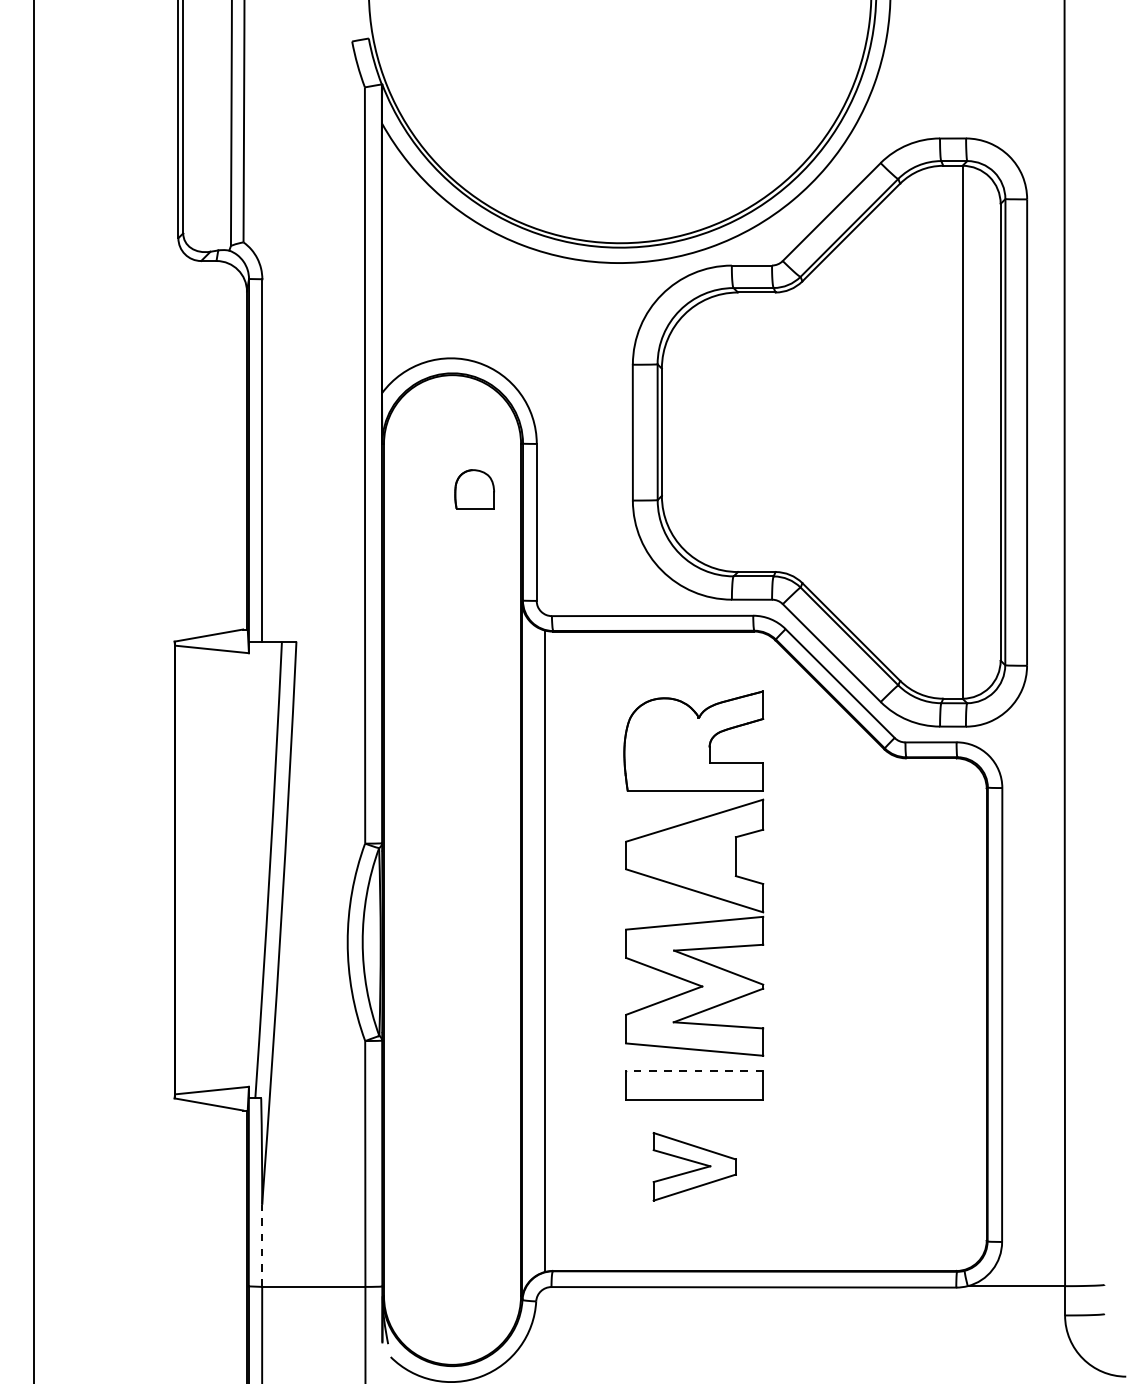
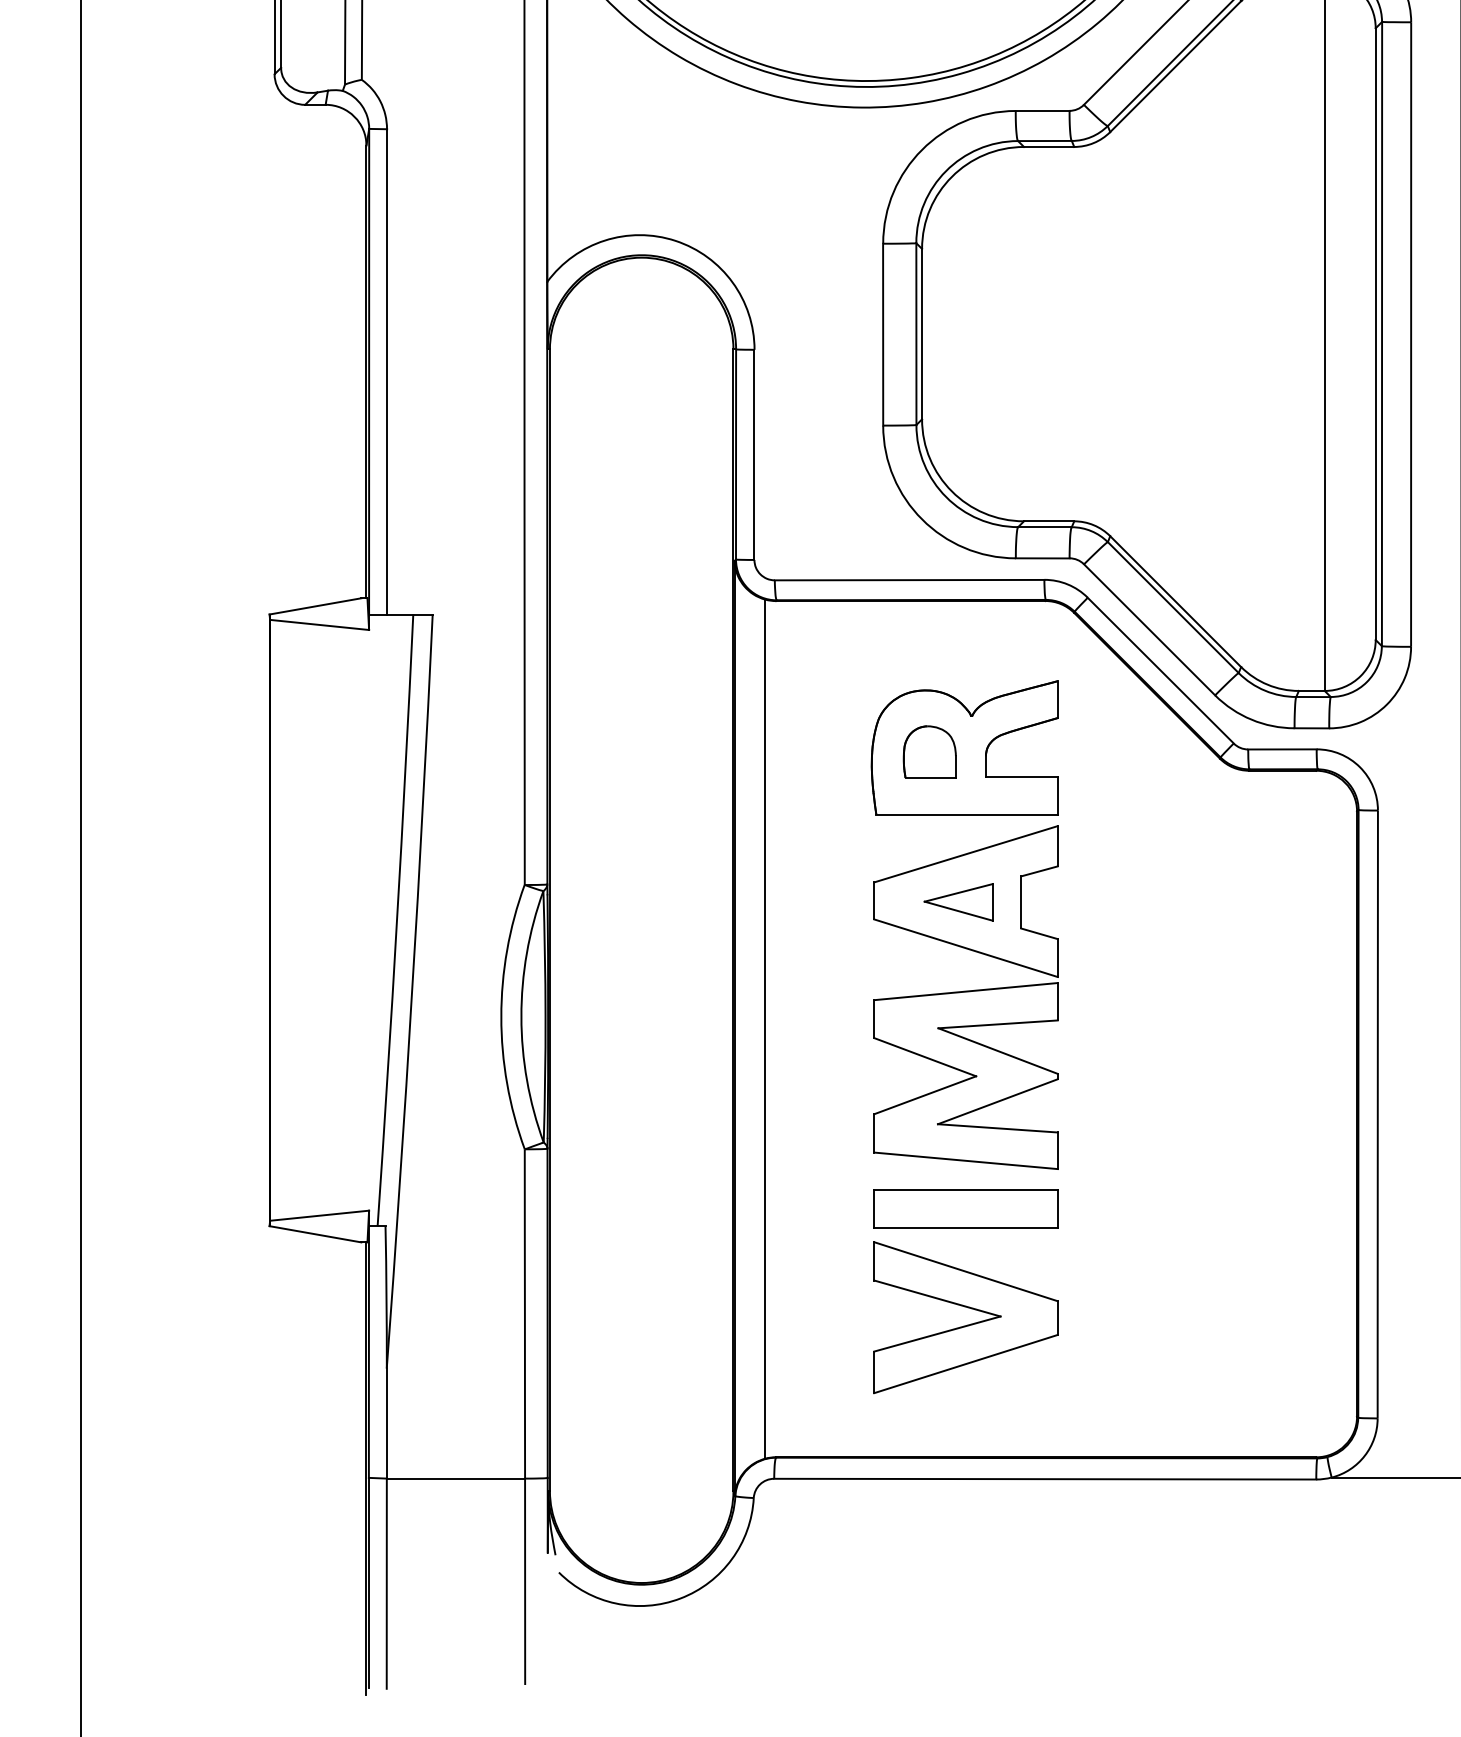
part: (474, 489) -> (929, 752), moved
part: (688, 856) -> (957, 902), added
line: (694, 1071) -> (965, 1190), dashed -> solid
part: (694, 1166) -> (965, 1317), size x1.67
line: (262, 1245) -> (387, 1423), dashed -> solid

